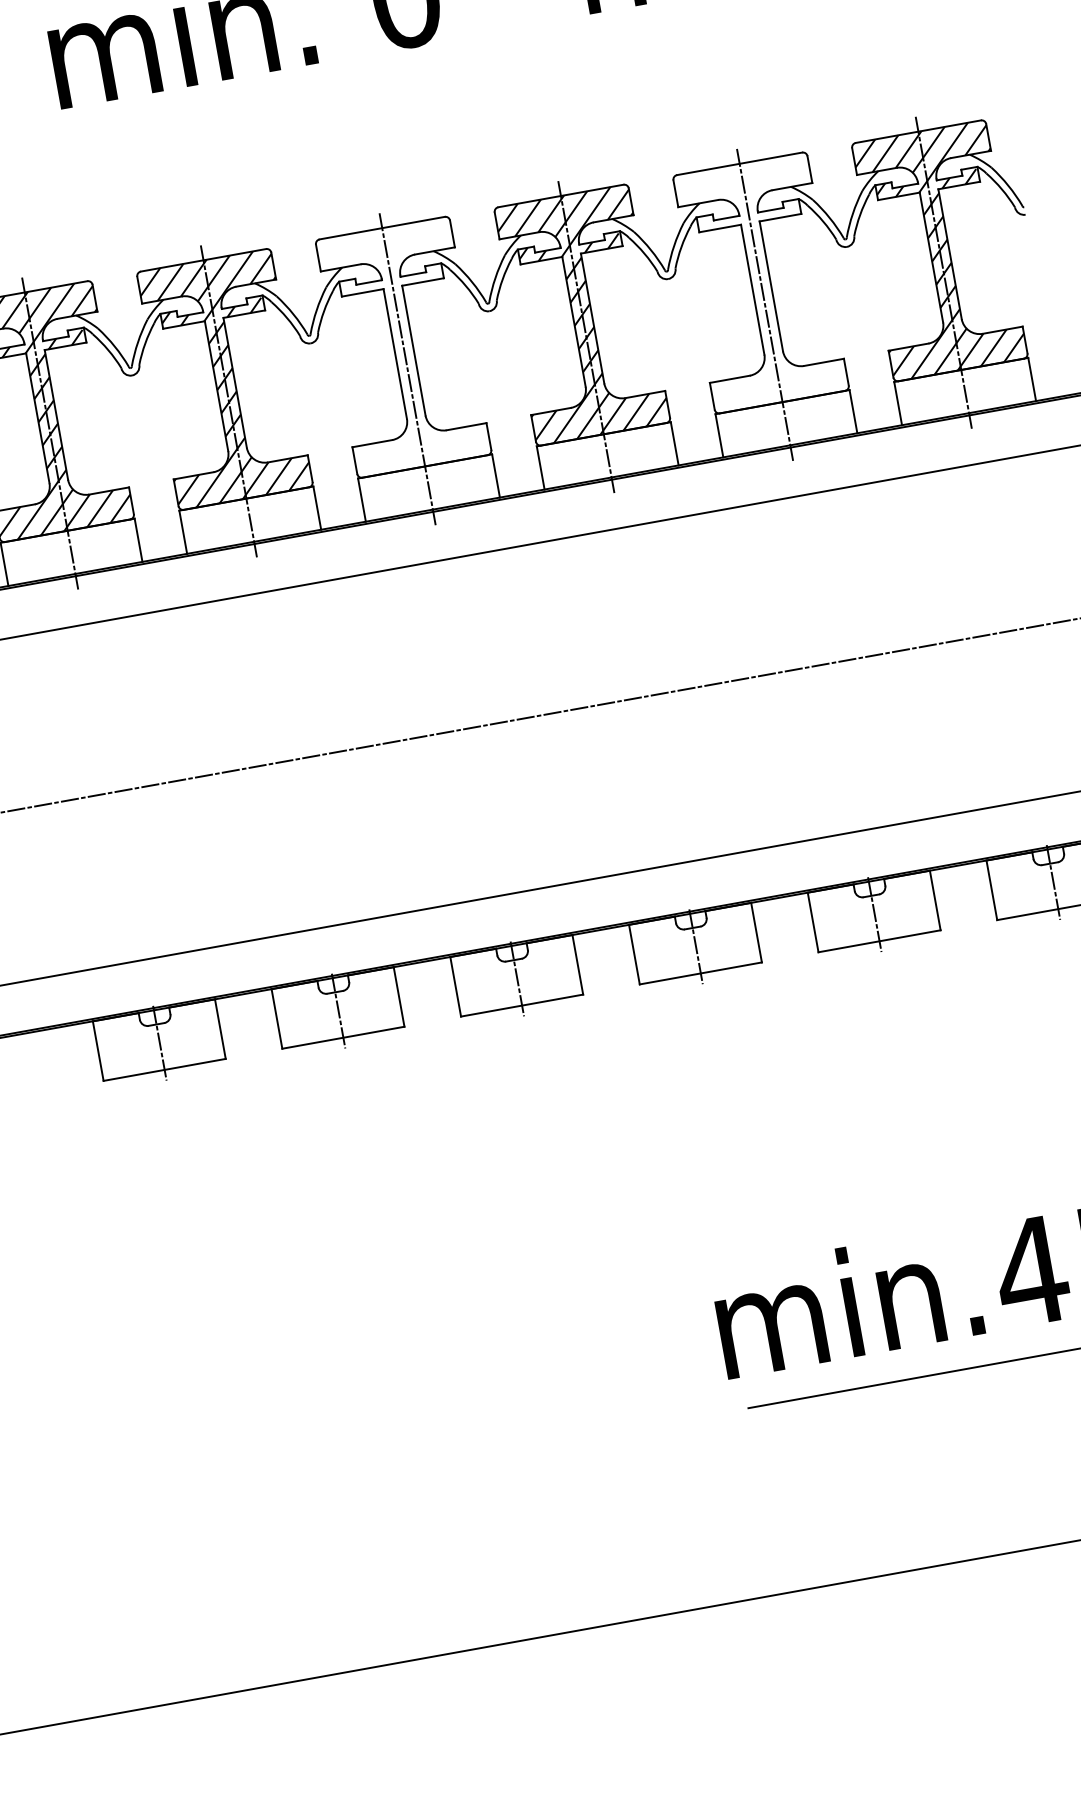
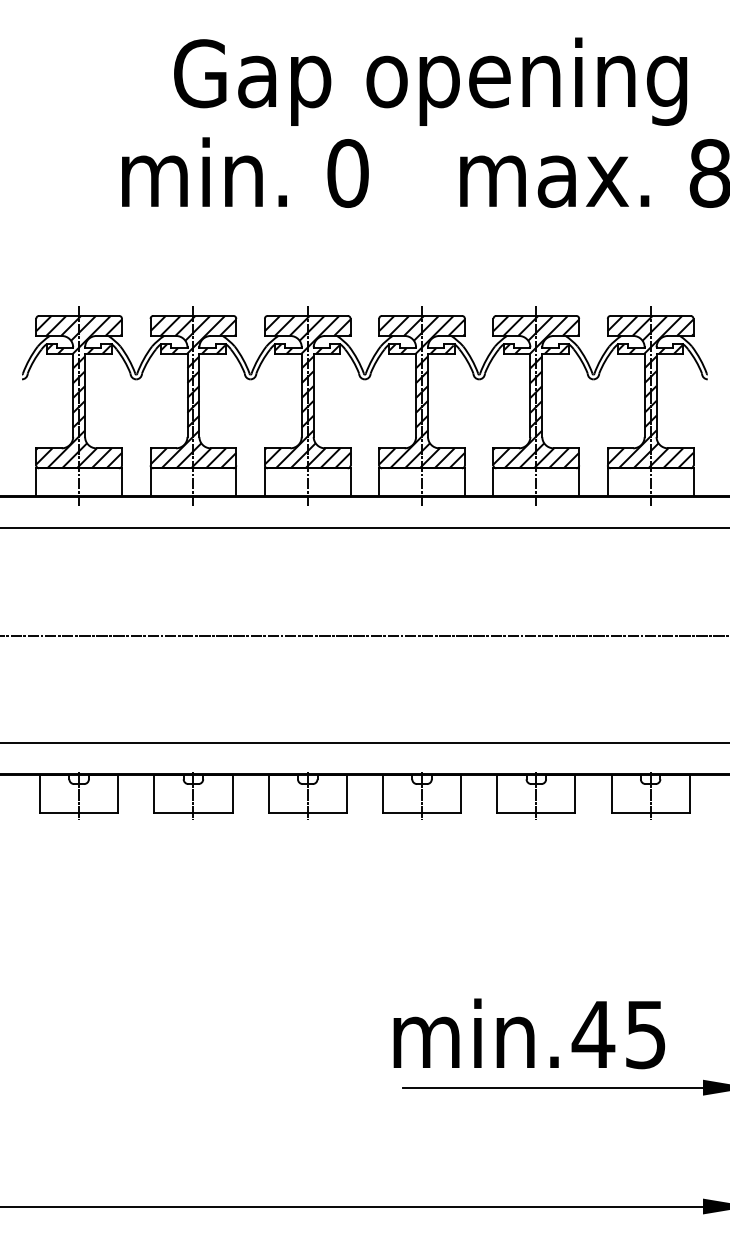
hatch: (761, 281) -> (536, 391), added
hatch: (403, 346) -> (307, 391), added

